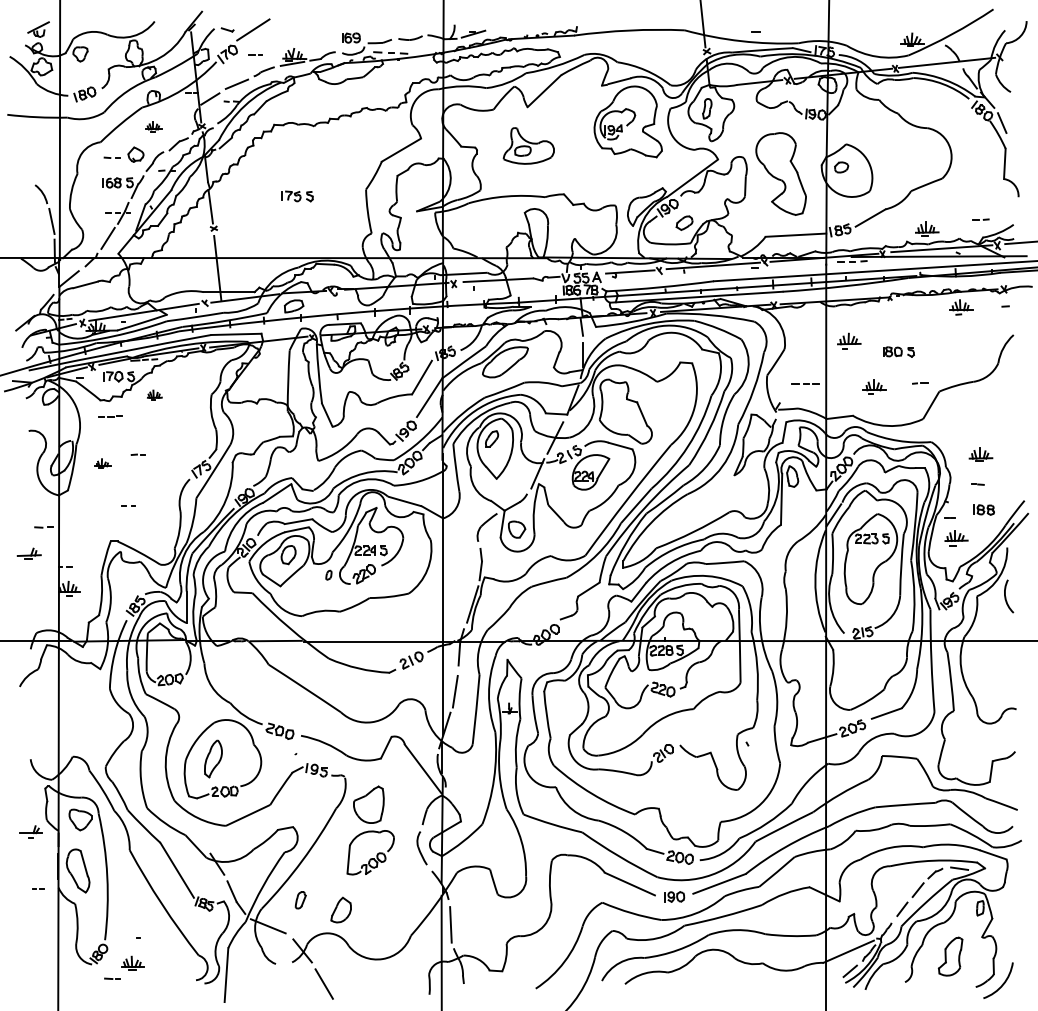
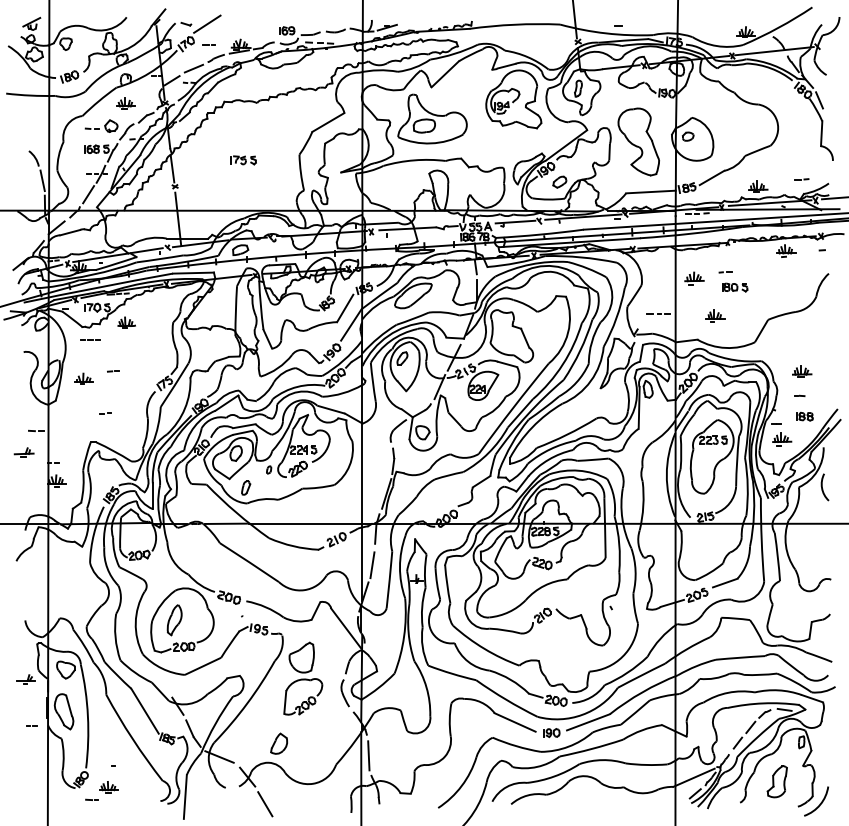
part: (153, 126) -> (125, 103), size x1.43
part: (528, 145) -> (432, 118), size x1.67
line: (920, 383) -> (725, 272), moved
part: (154, 394) -> (126, 322), size x1.43
part: (102, 463) -> (84, 378), size x1.43
part: (300, 900) -> (245, 488), moved

